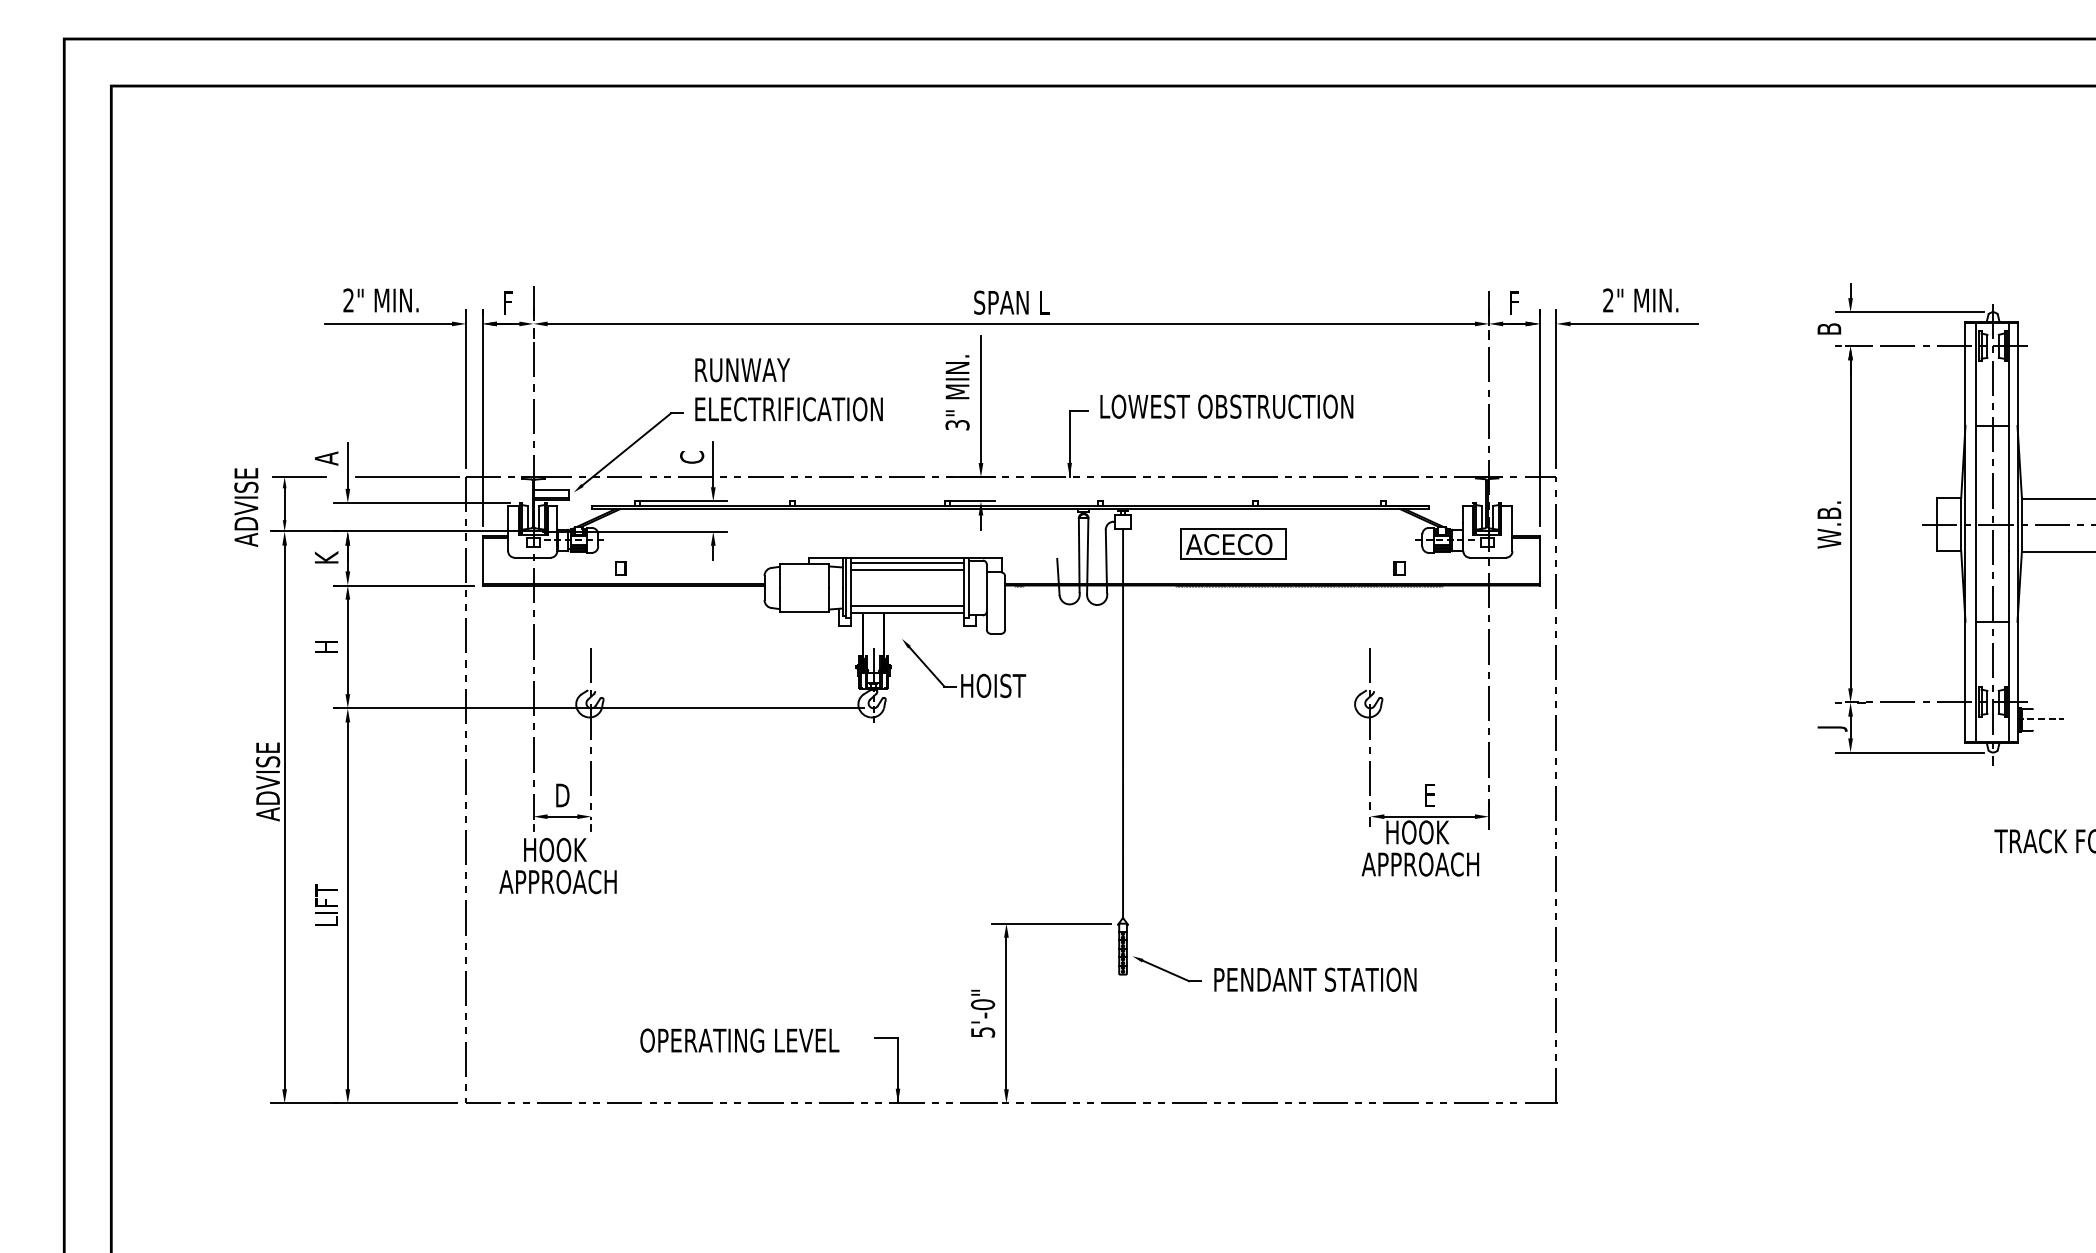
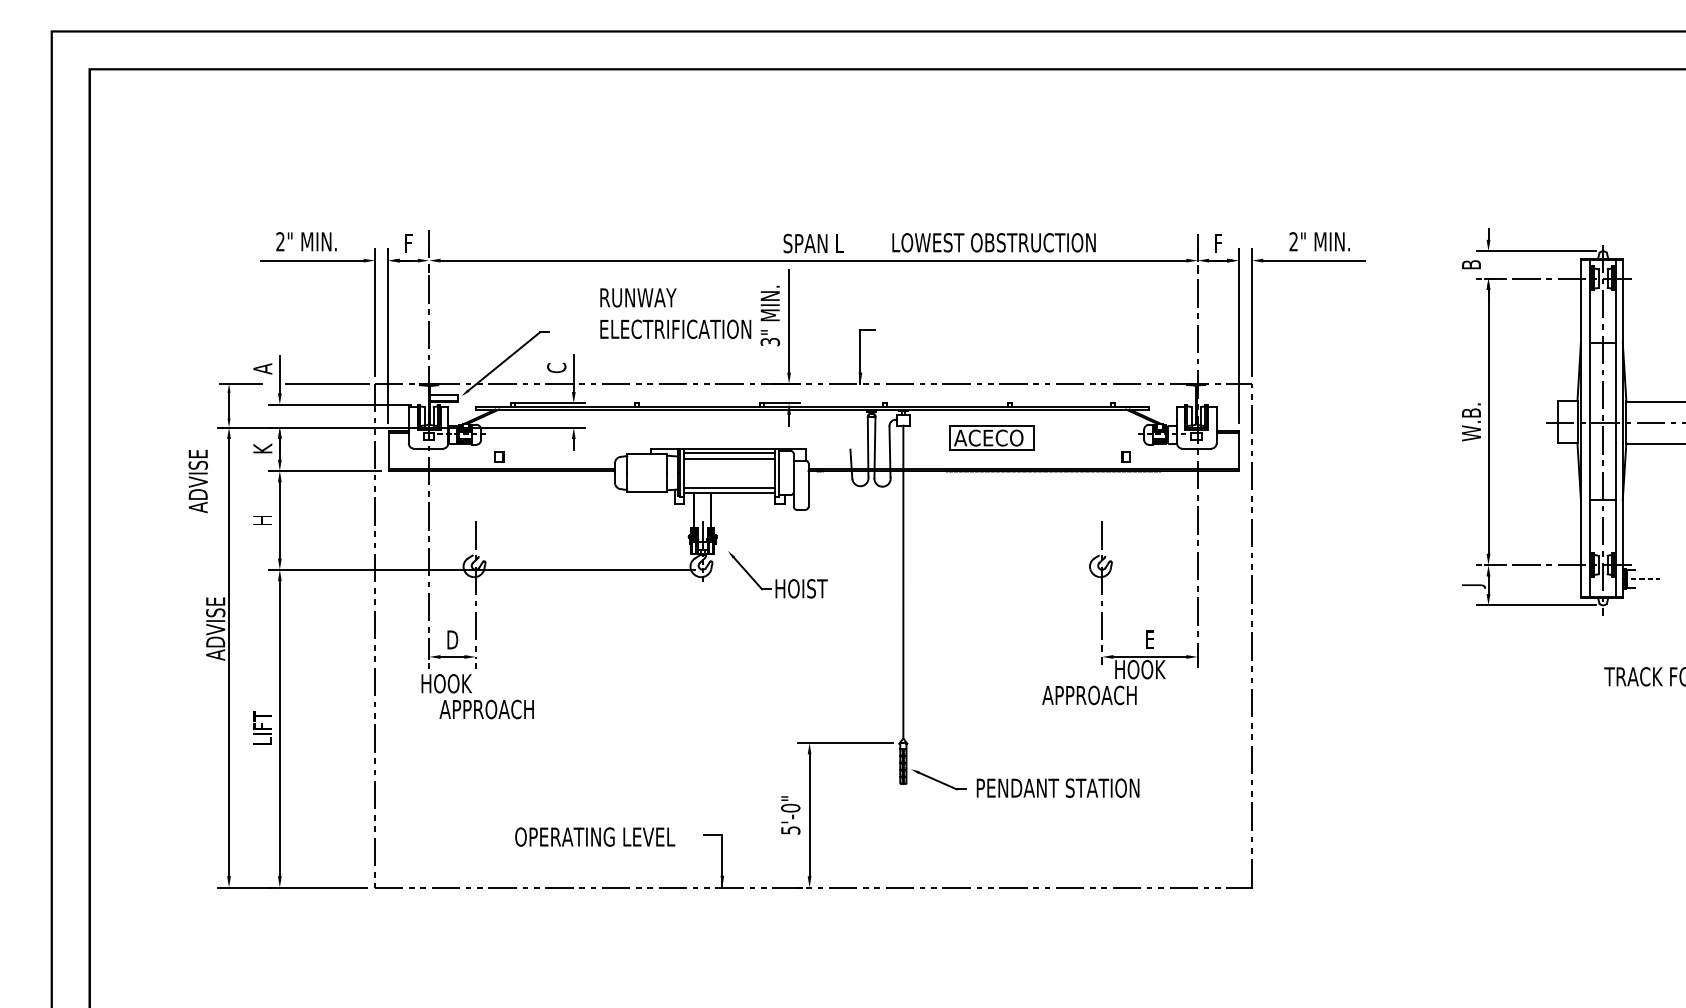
text: (788, 389) -> (675, 313), moved
text: (1226, 406) -> (993, 242), moved
text: (246, 507) -> (198, 481), moved
part: (963, 674) -> (777, 579), moved
text: (1420, 864) -> (1089, 695), moved
text: (557, 882) -> (486, 709), moved

